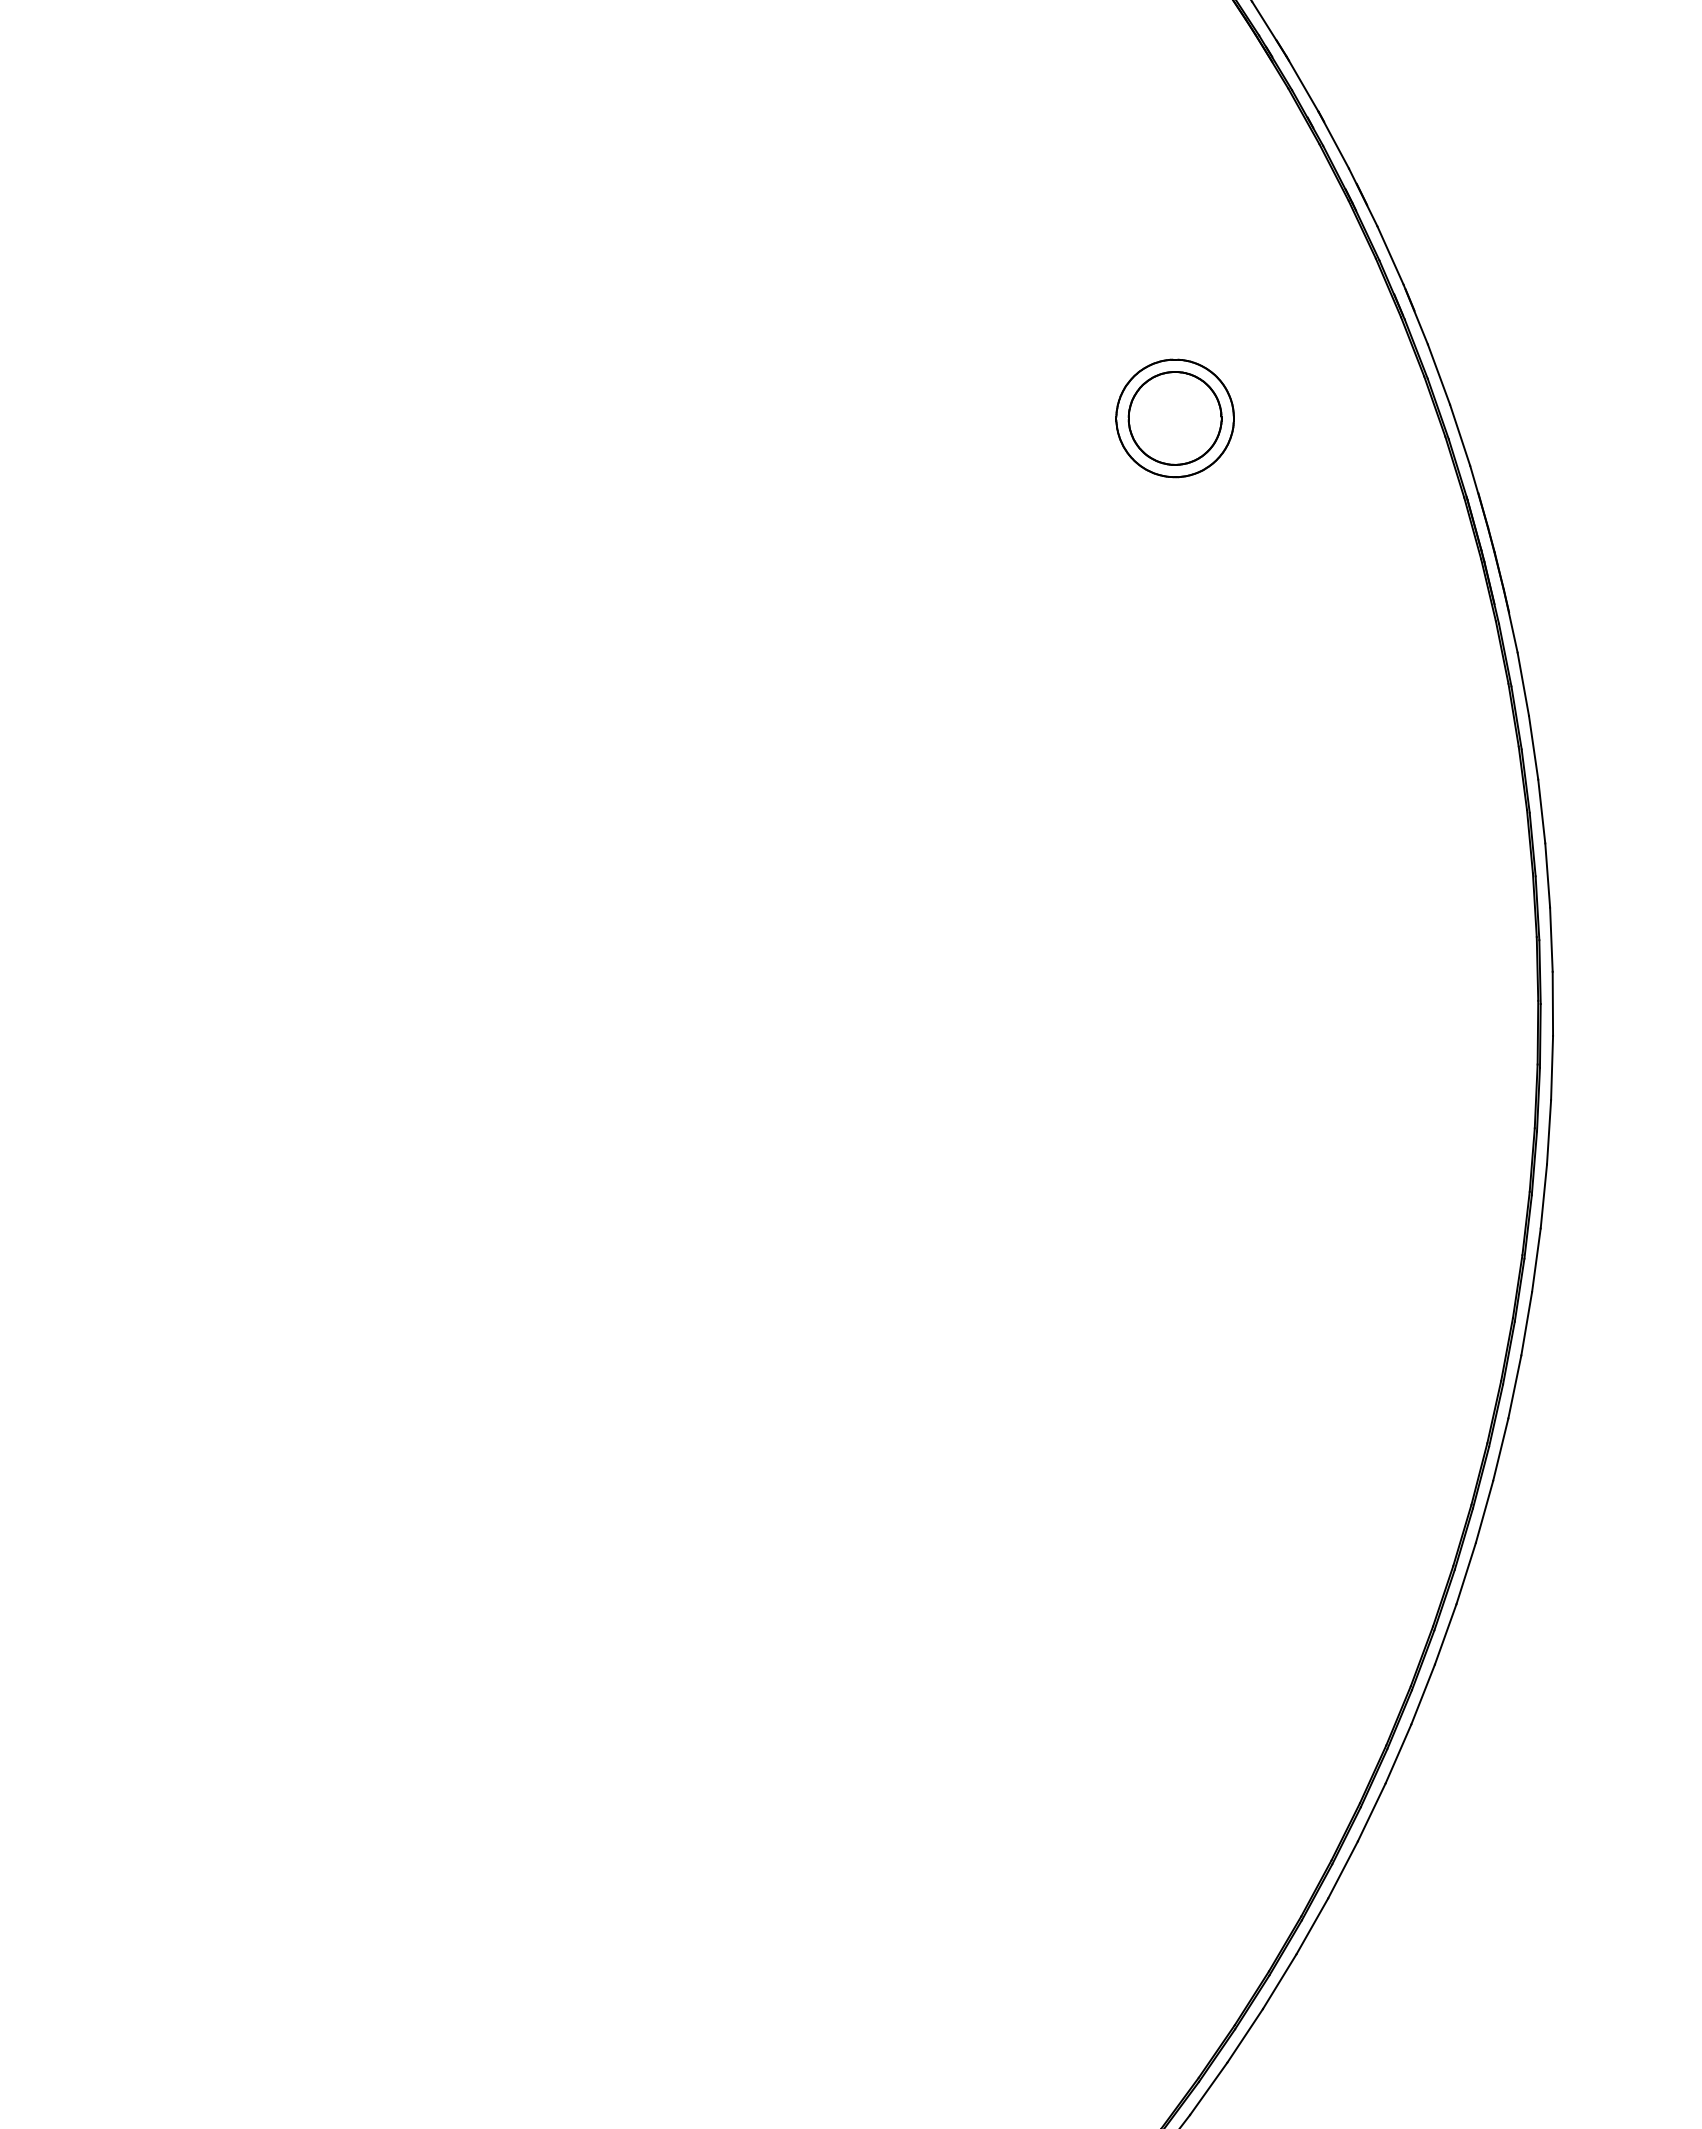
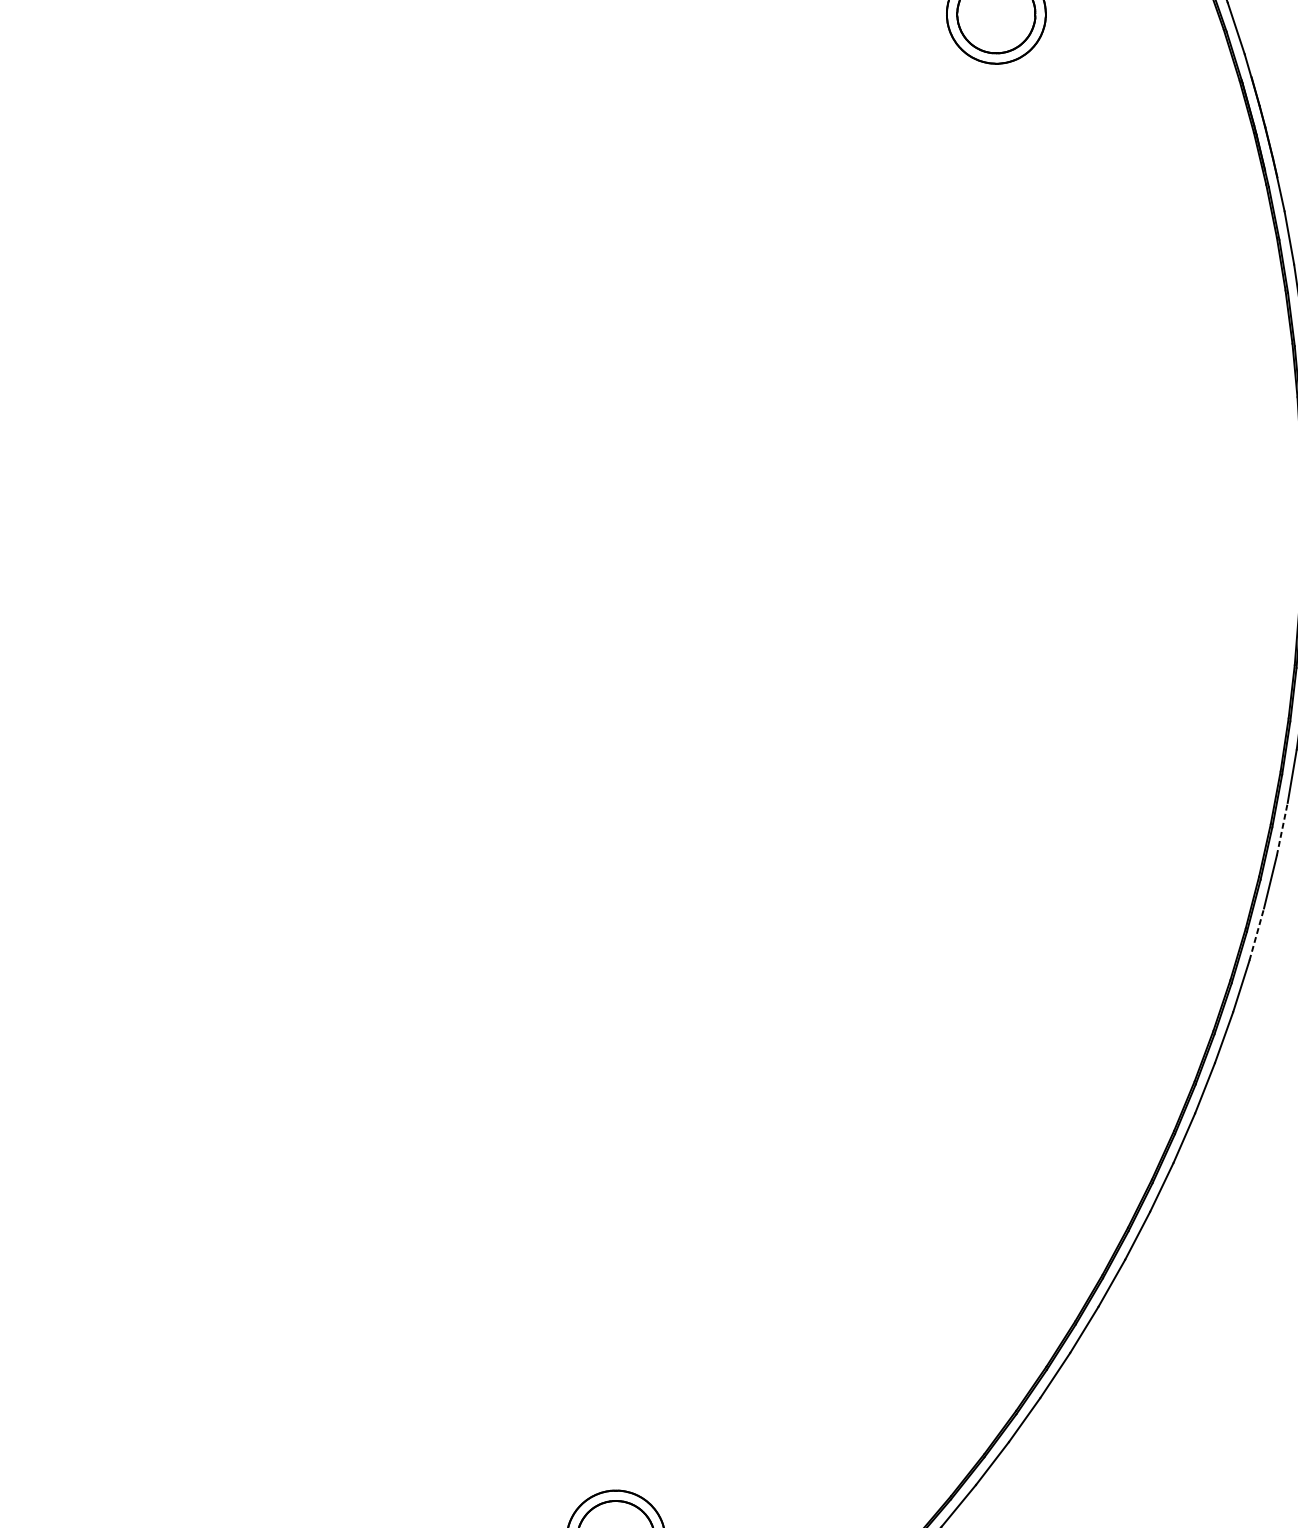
line: (1514, 1386) -> (1281, 828), solid -> dashed
line: (1484, 1511) -> (1256, 934), solid -> dashed

